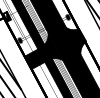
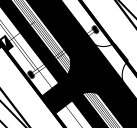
fill: (76, 41) -> (113, 62), removed

